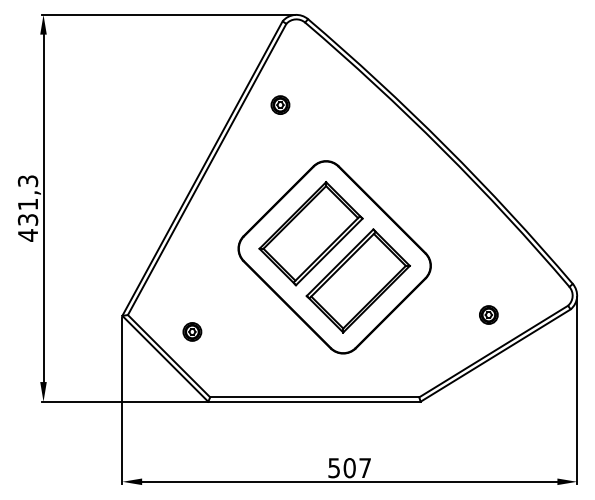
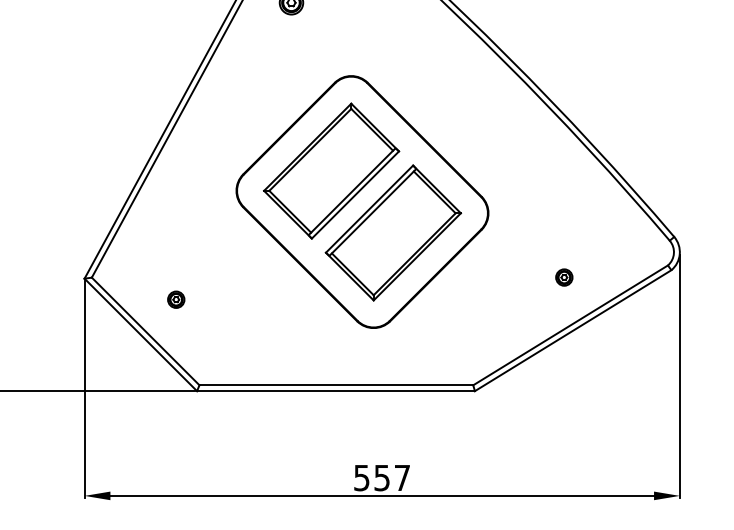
part: (488, 314) -> (563, 276), size x0.7
part: (192, 331) -> (176, 299), size x0.7
text: (349, 468) -> (381, 478), 507 -> 557

